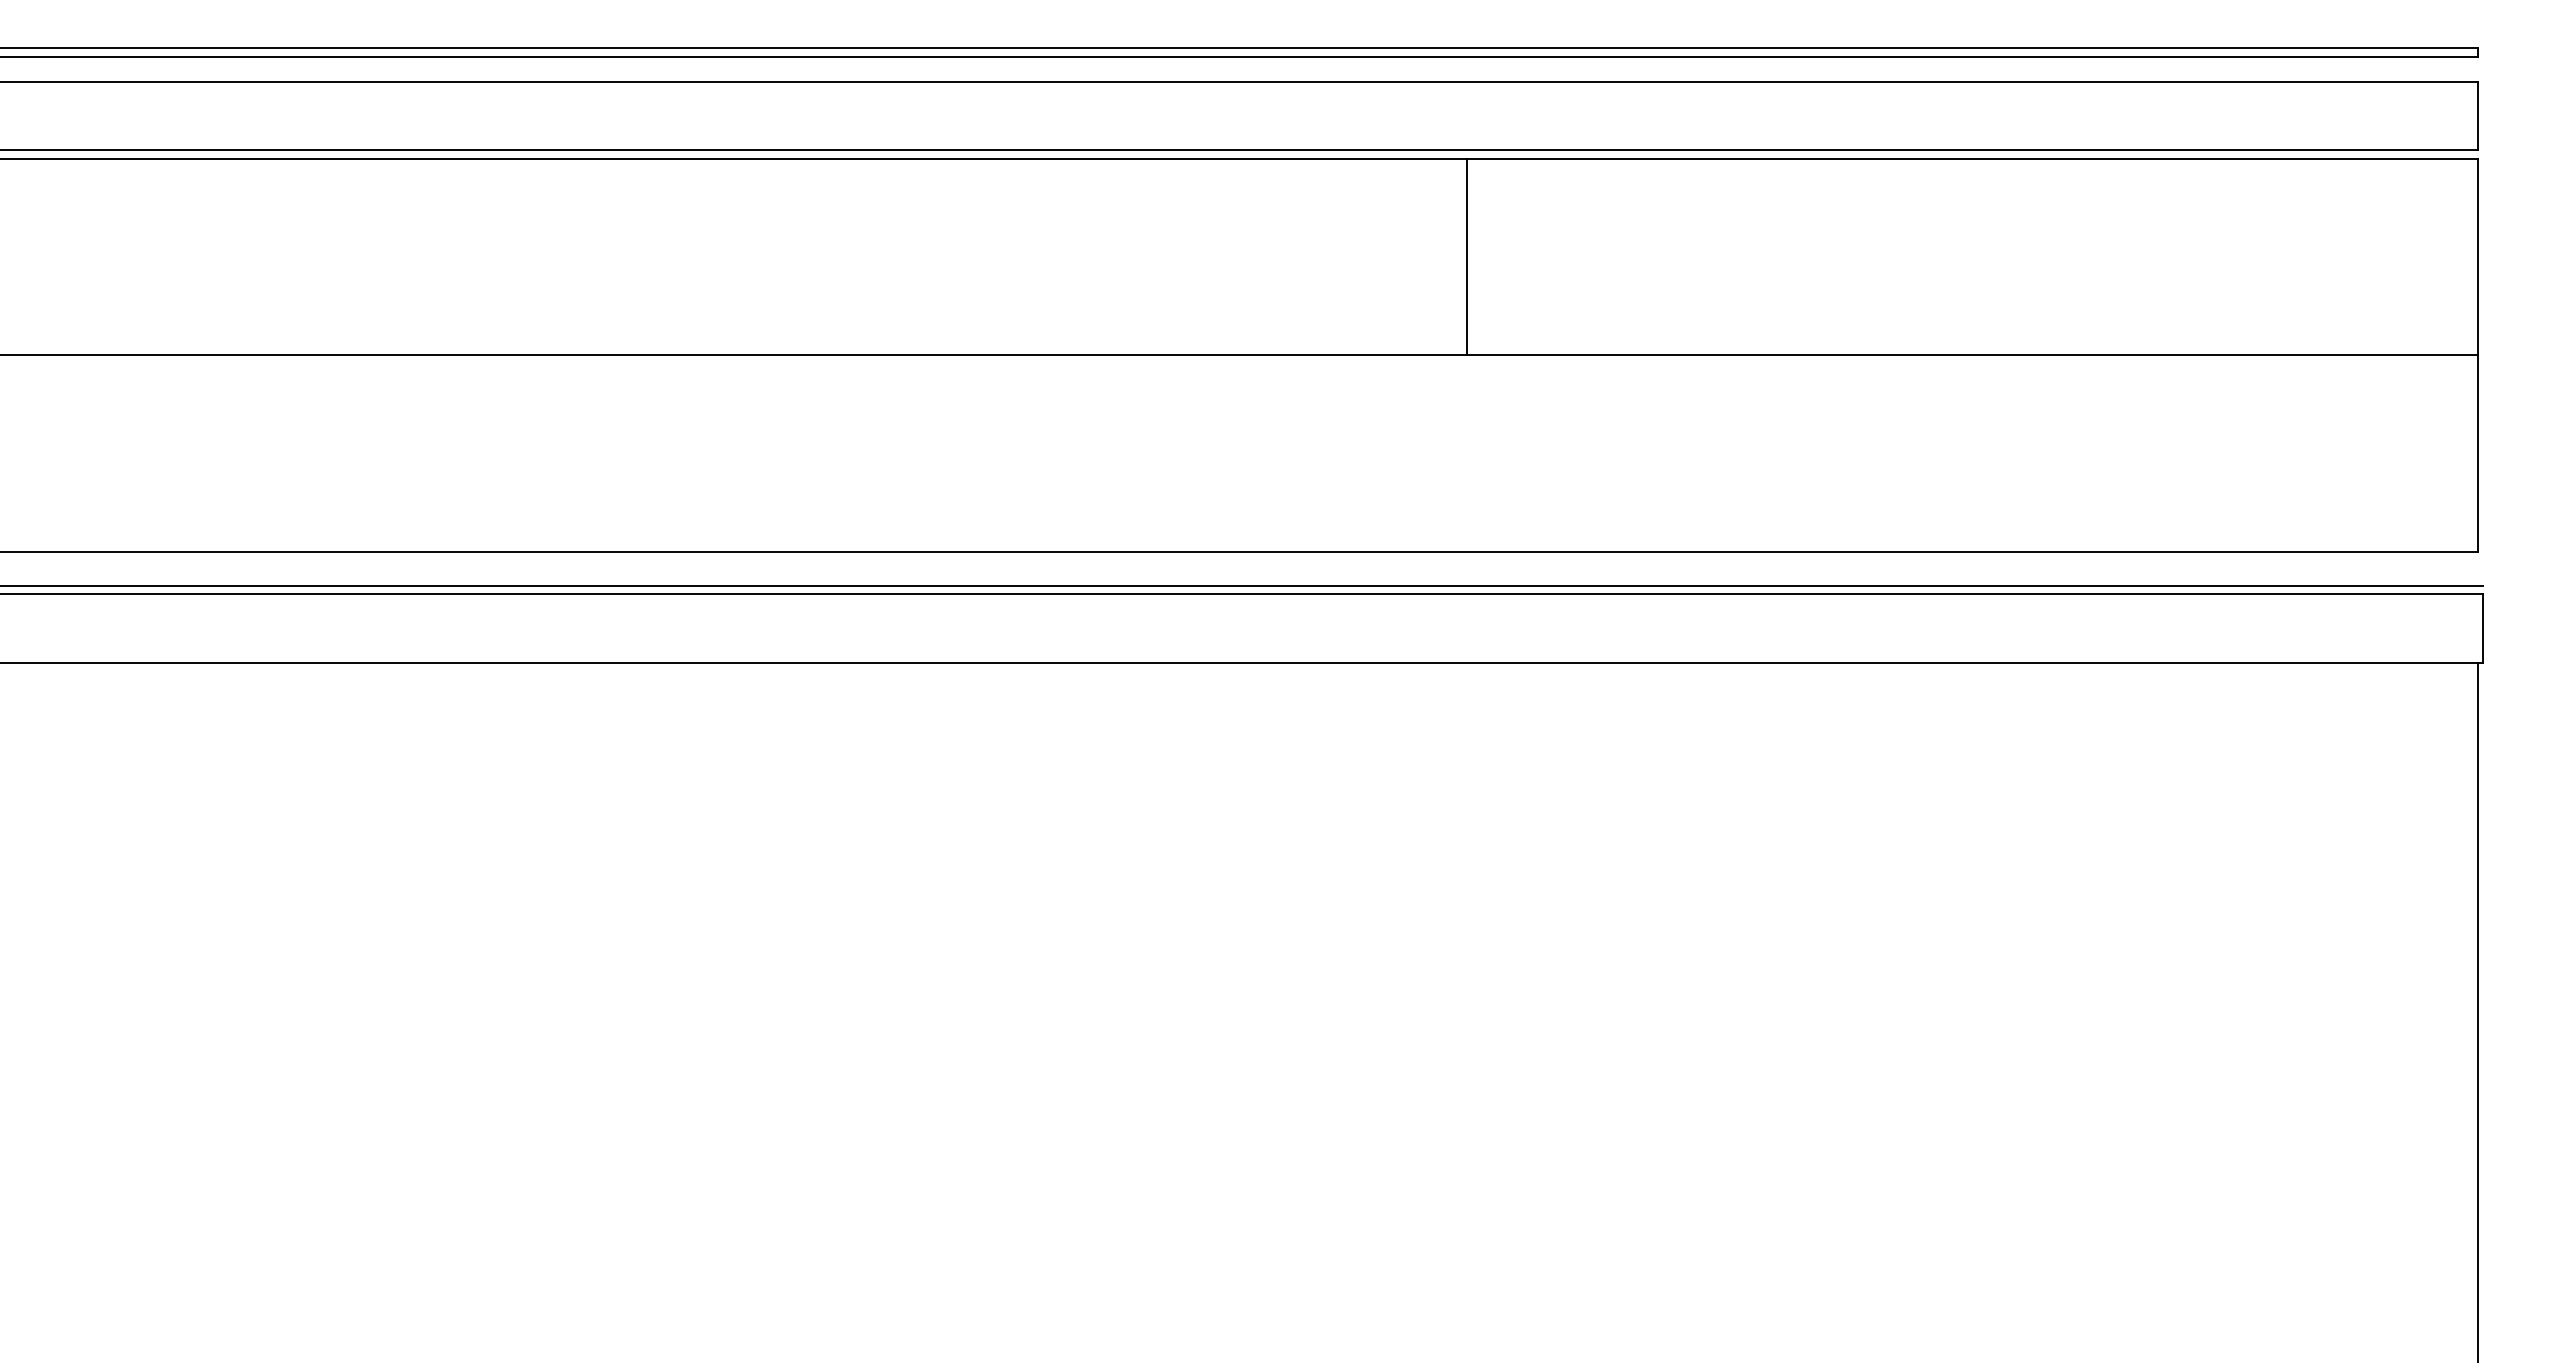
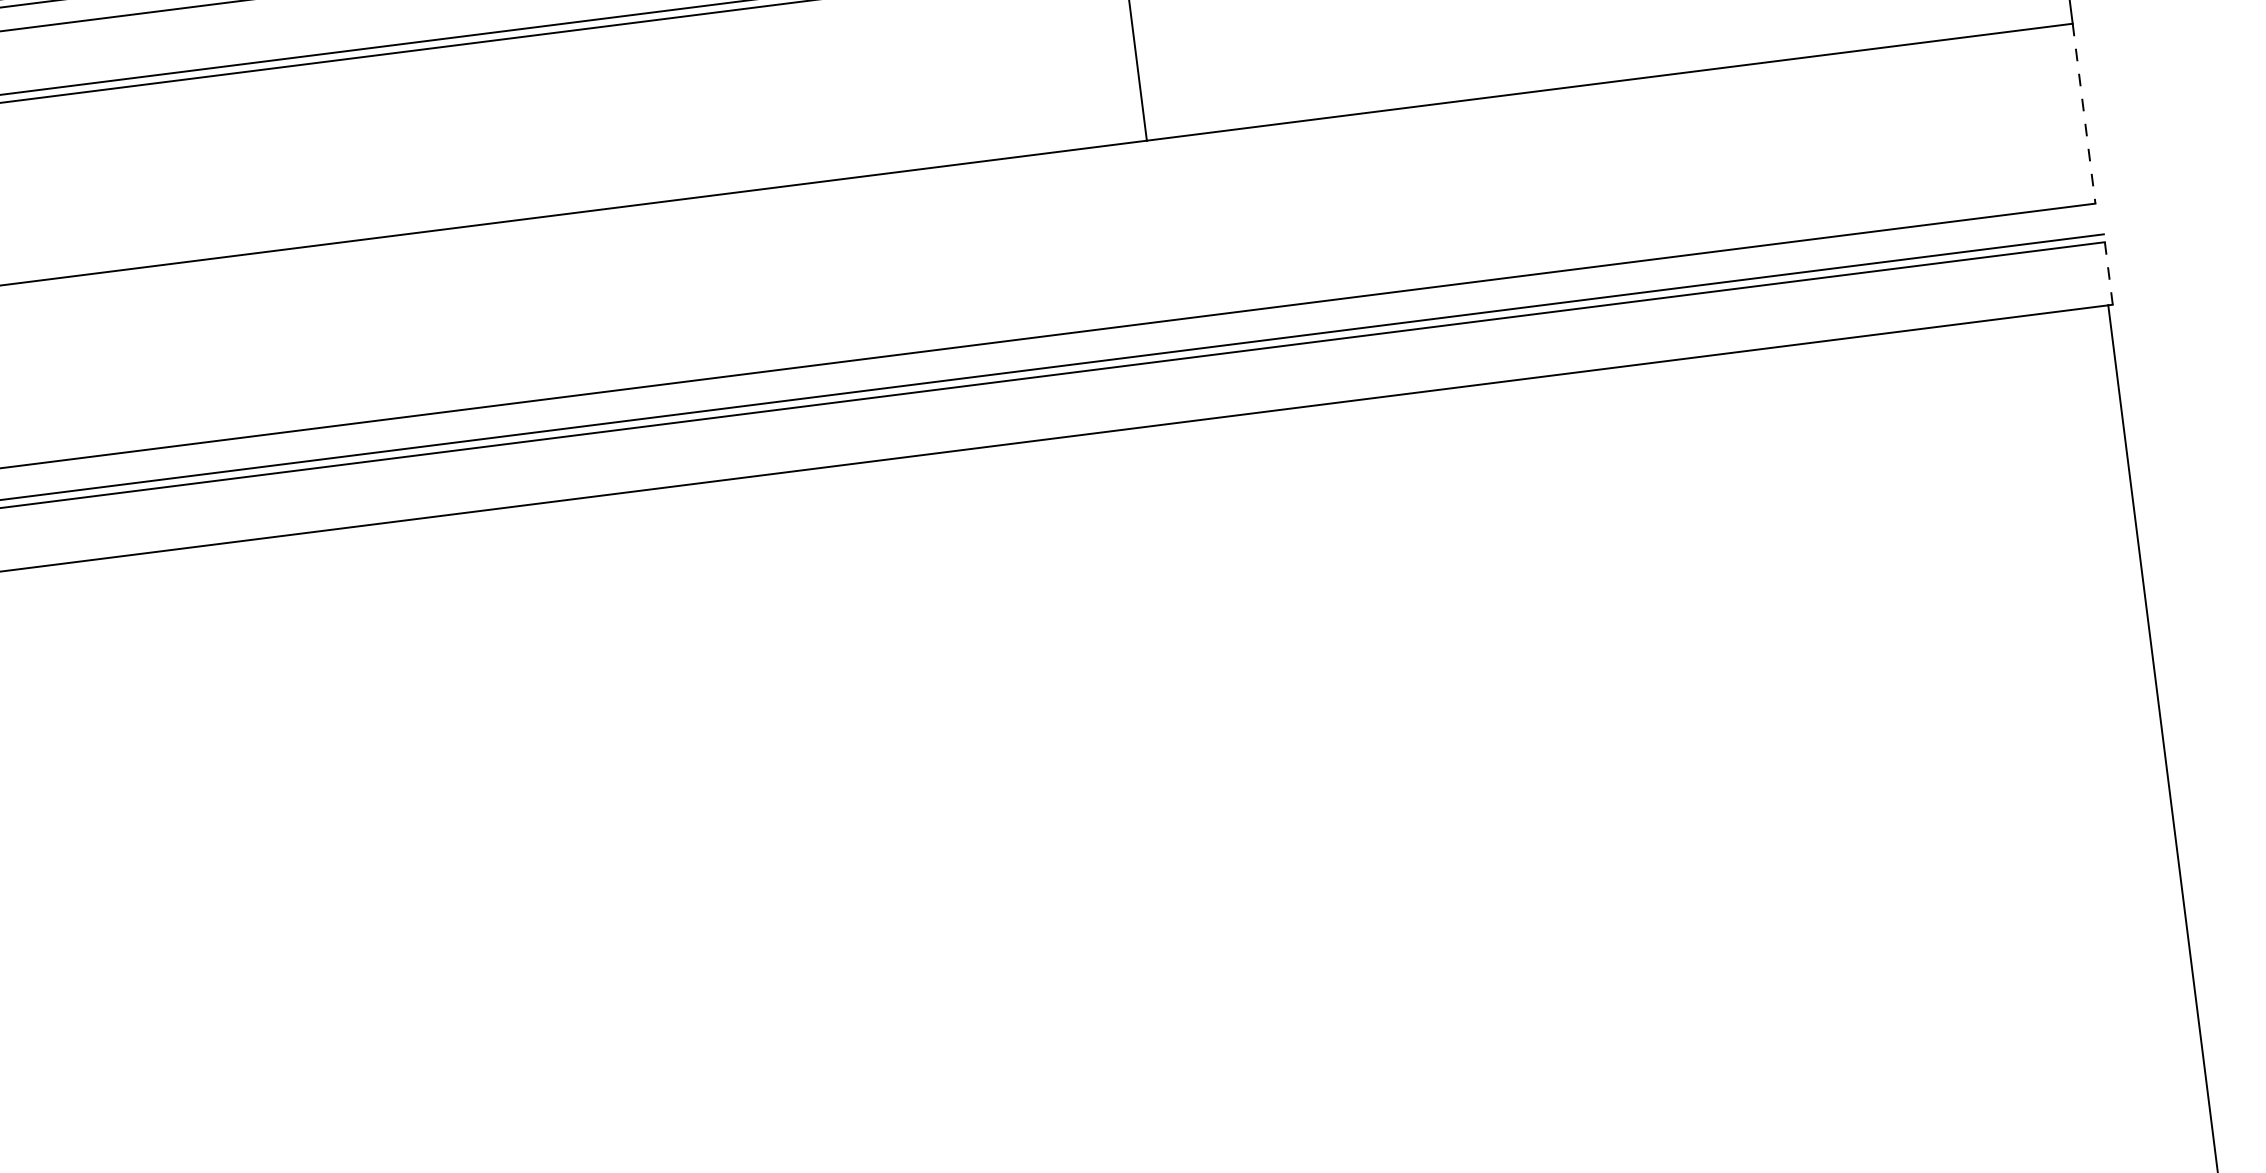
line: (2477, 453) -> (2083, 113), solid -> dashed
line: (2482, 628) -> (2108, 273), solid -> dashed

